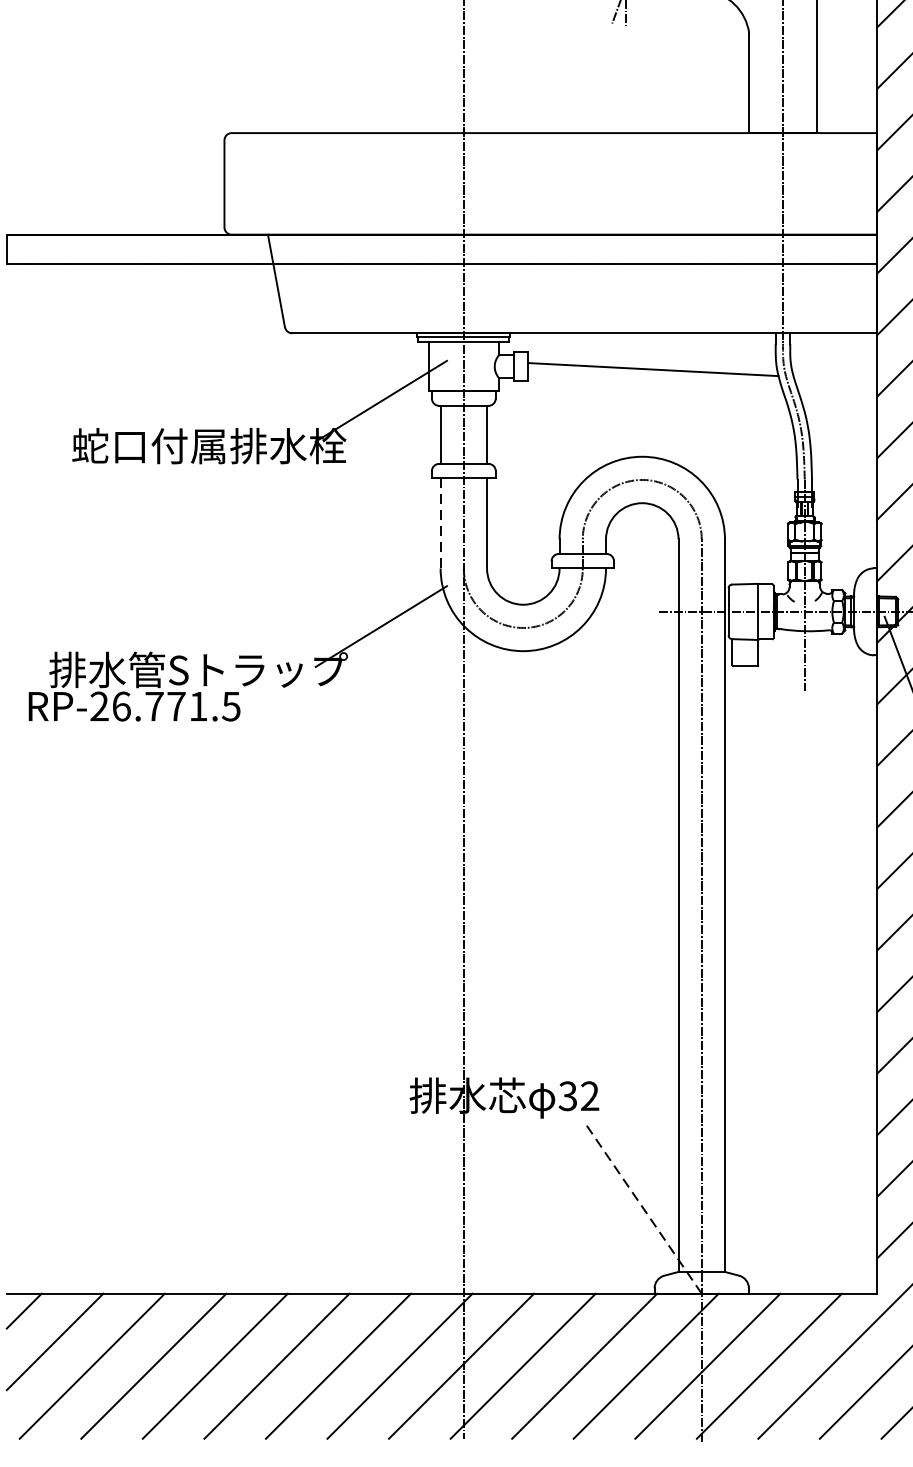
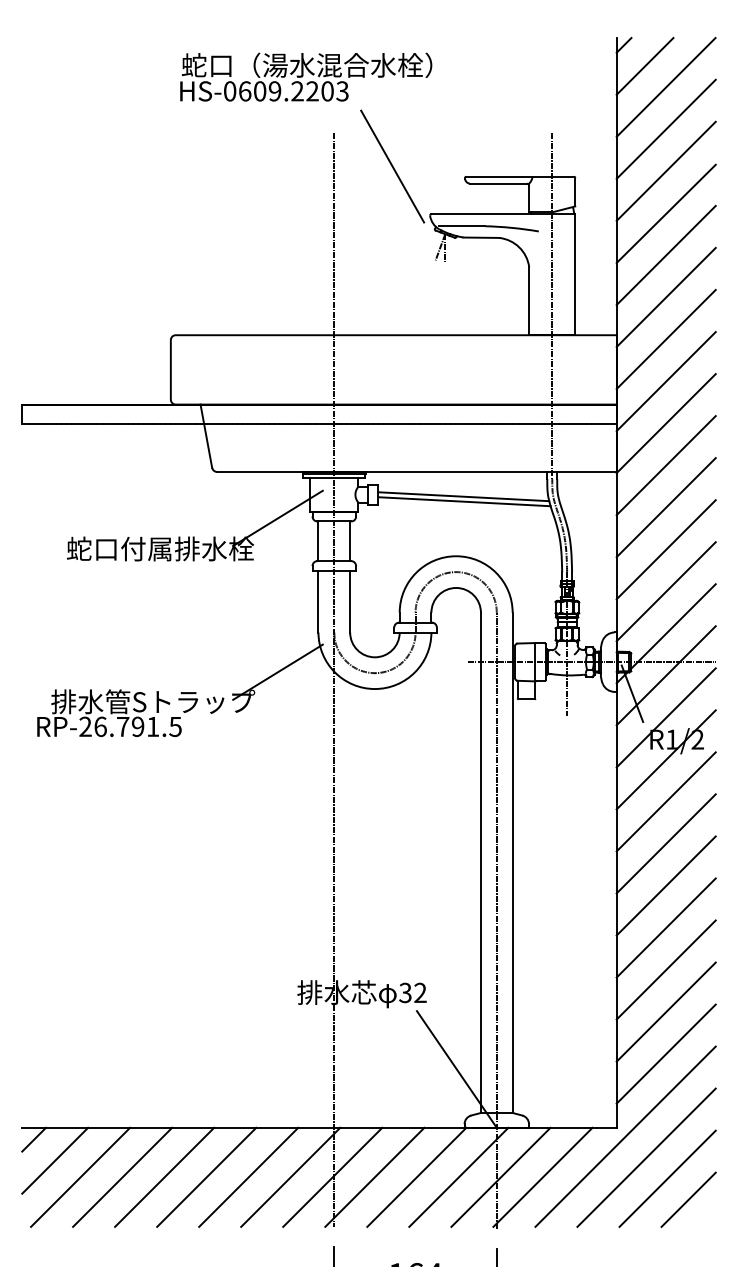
line: (654, 376) -> (464, 501), added
line: (440, 523) -> (318, 601), dashed -> solid
text: (177, 706) -> (138, 726), RP-26.771.5 -> RP-26.791.5
line: (642, 1208) -> (456, 1069), dashed -> solid

